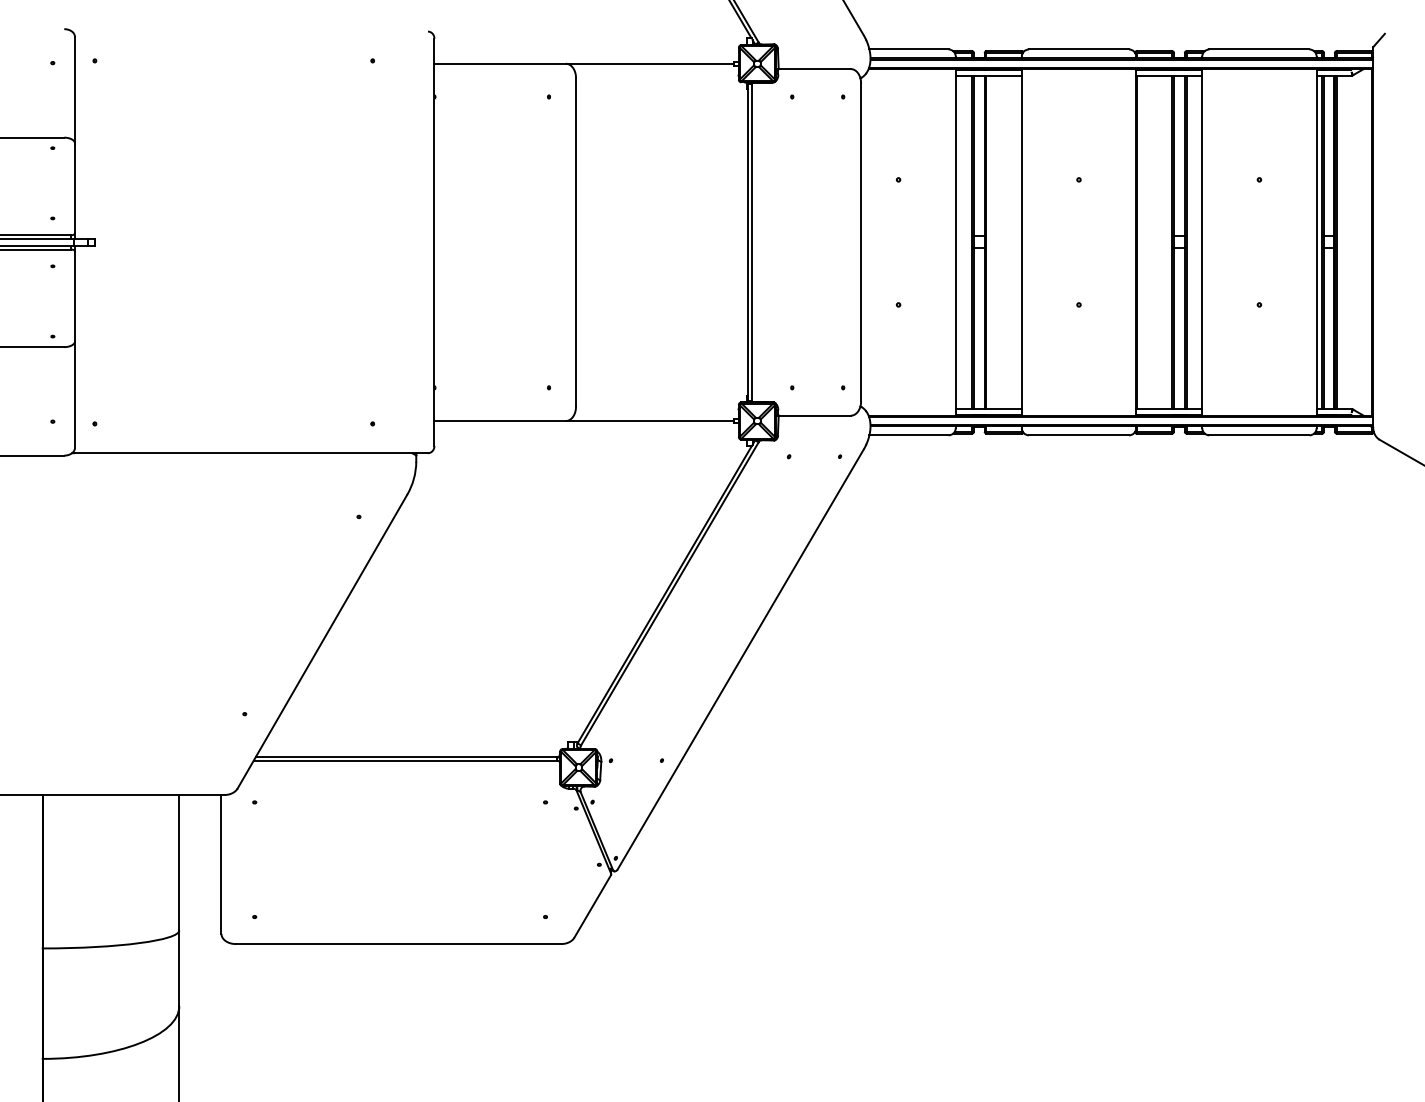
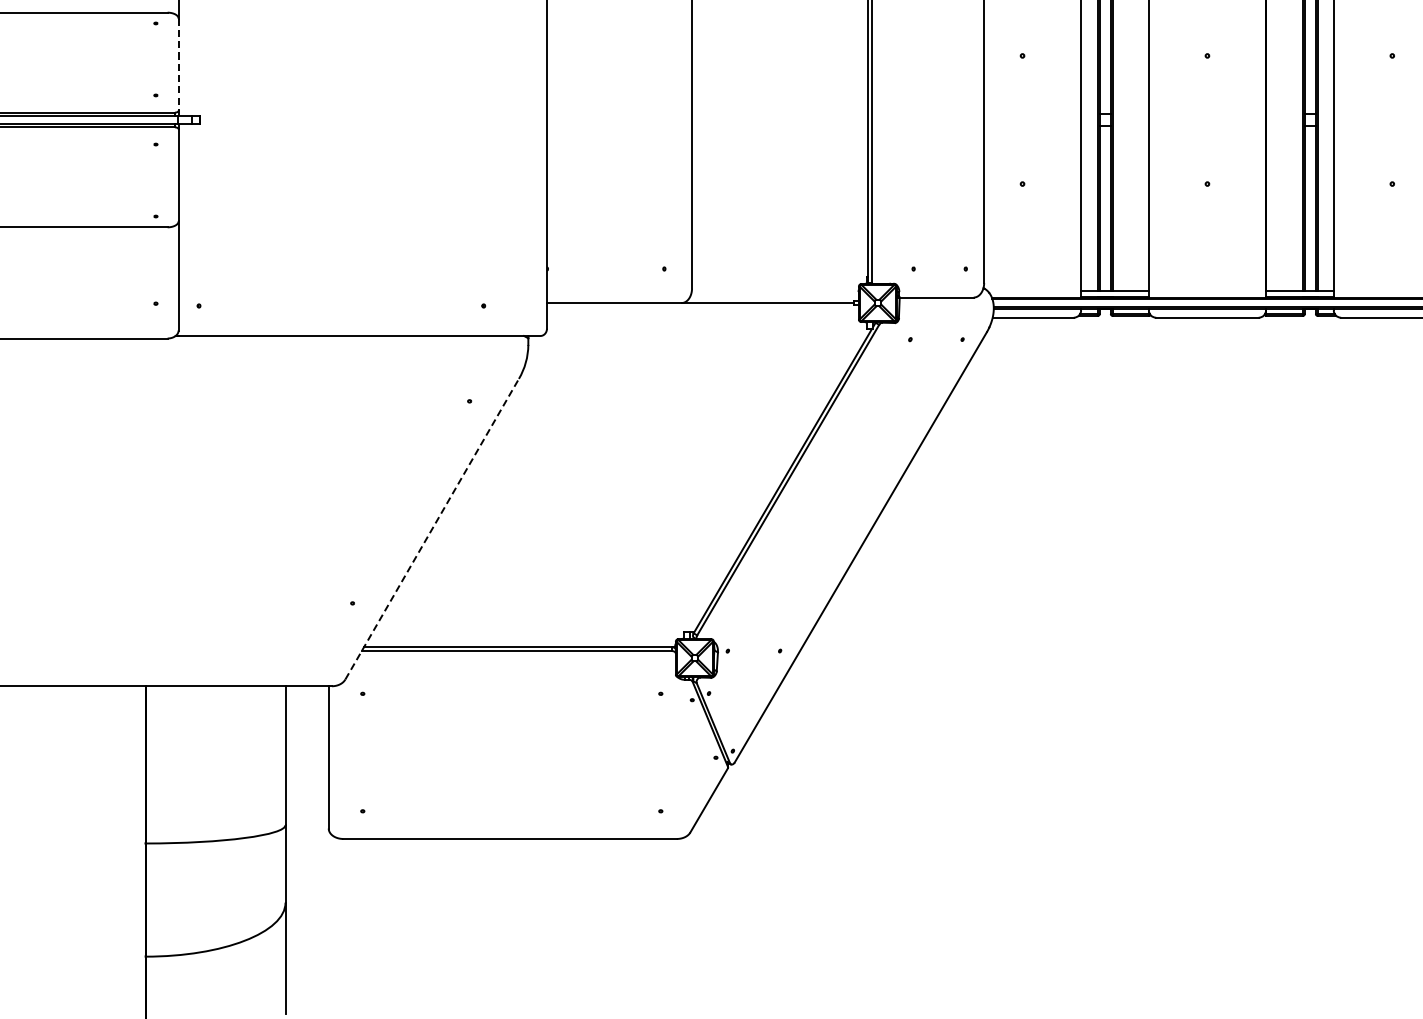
line: (74, 188) -> (178, 64), solid -> dashed
line: (322, 641) -> (432, 528), solid -> dashed

